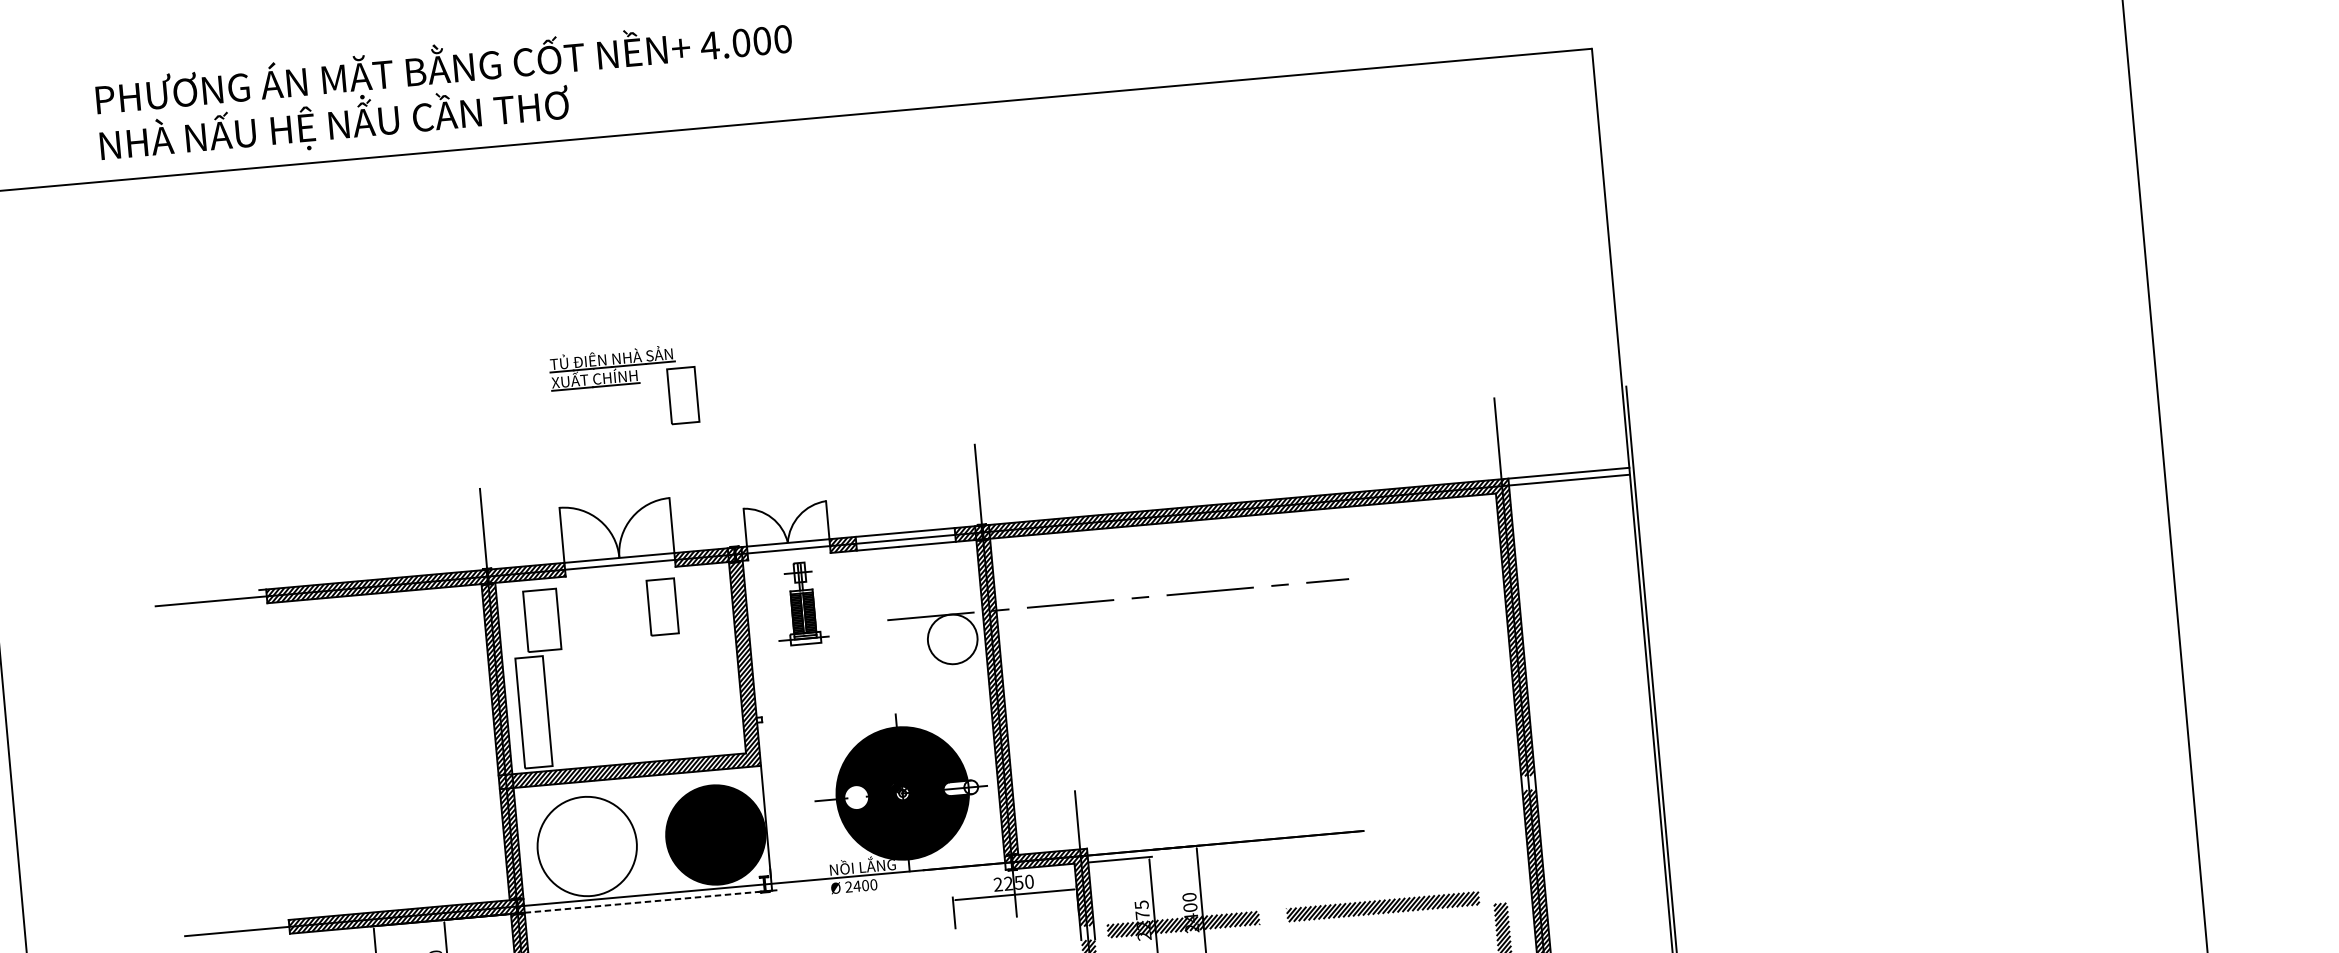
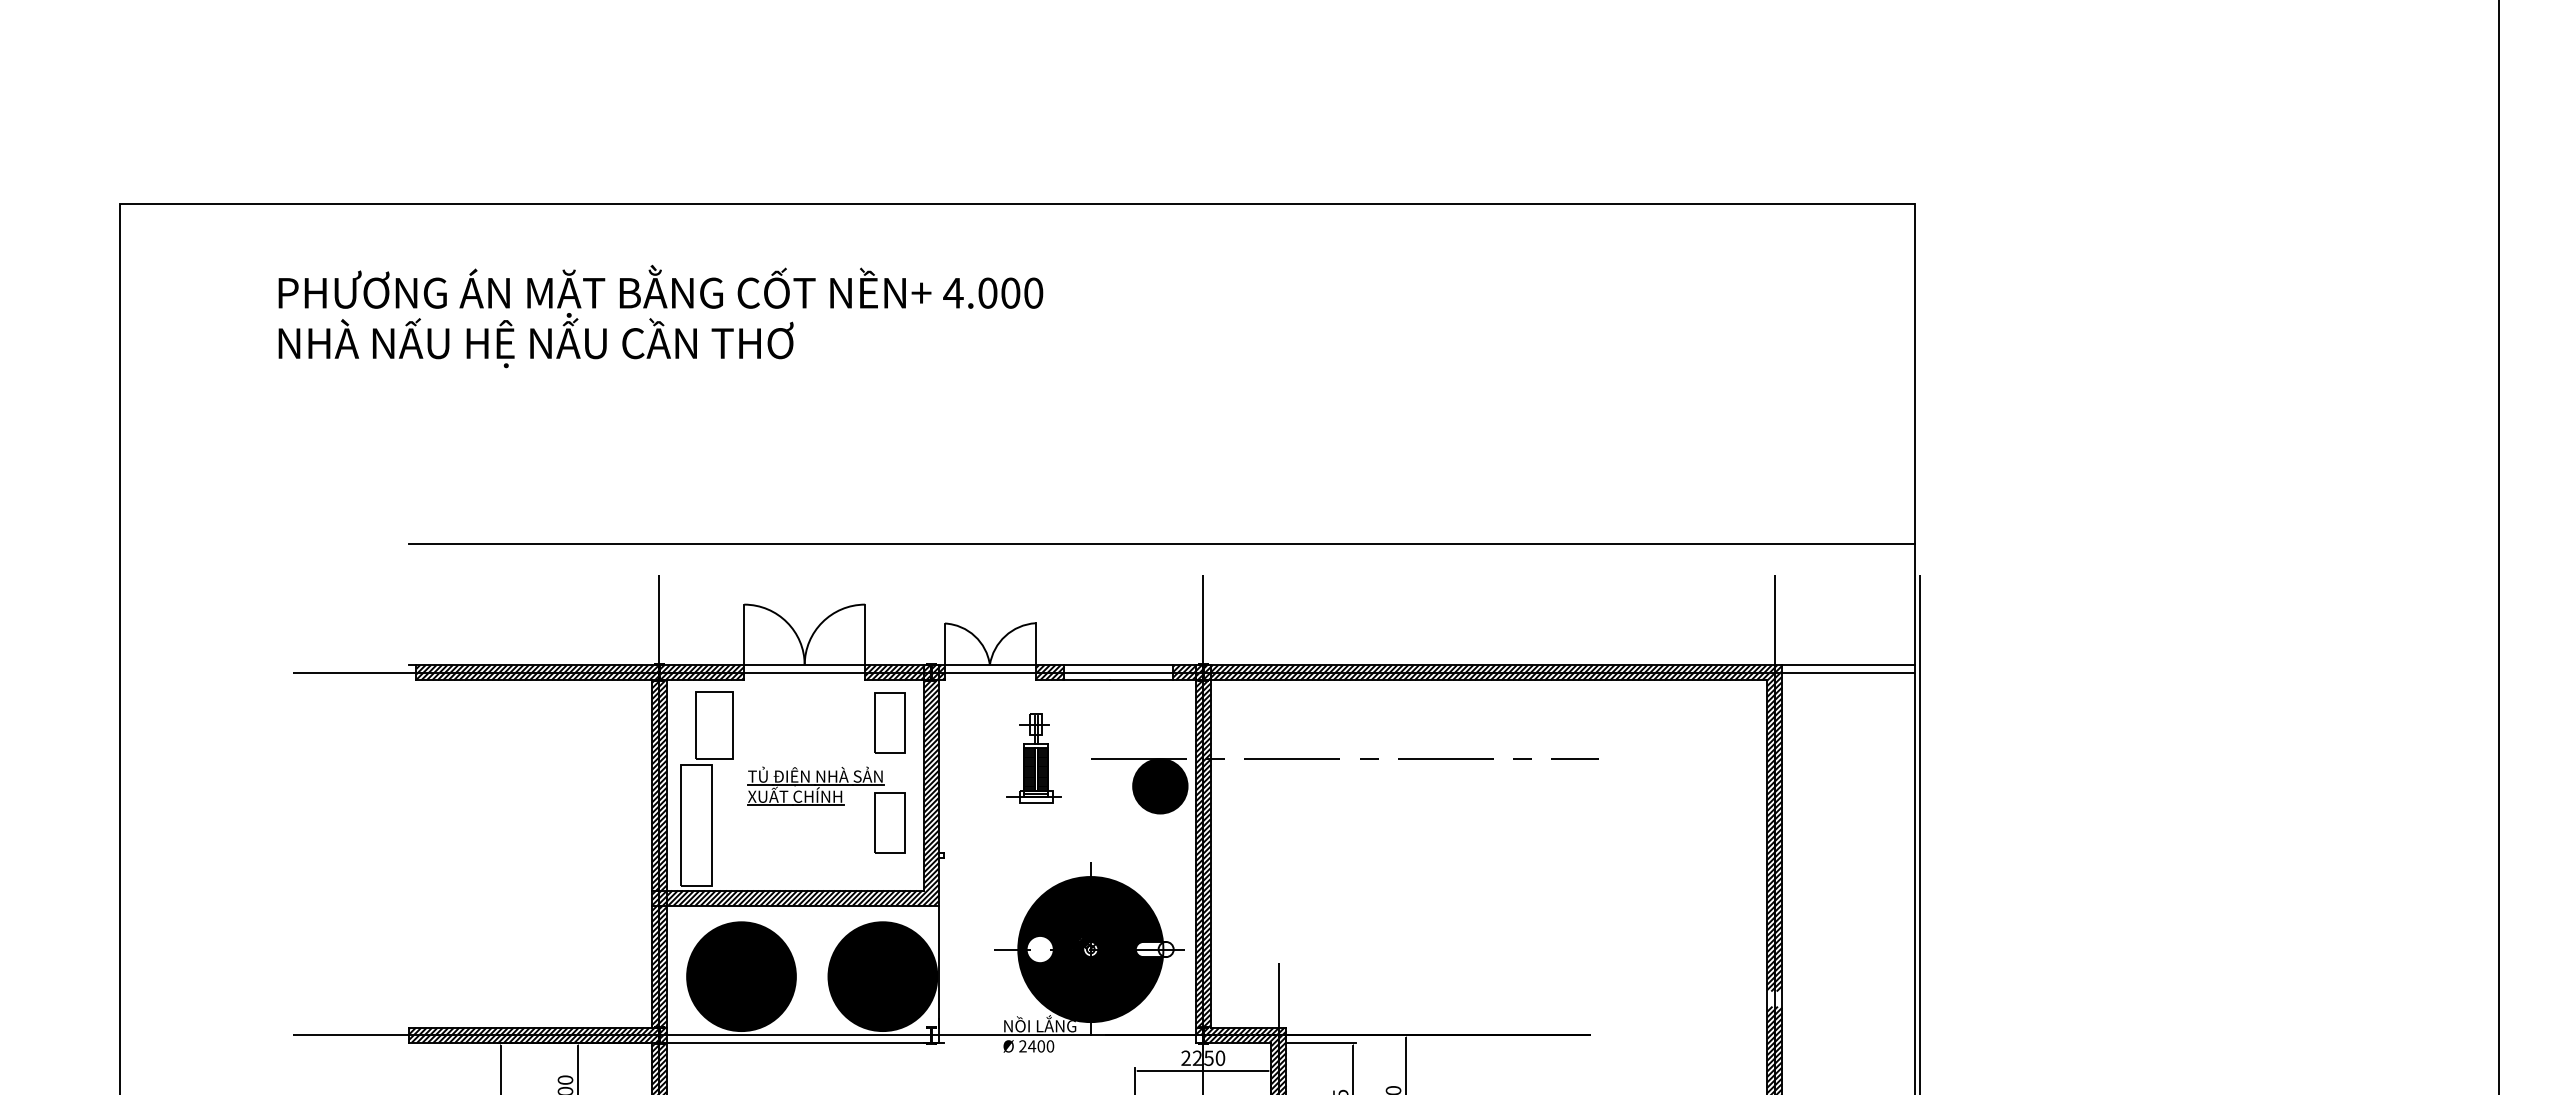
text: (445, 90) -> (660, 316), moved
part: (624, 388) -> (826, 809), moved
line: (934, 419) -> (1161, 544), added
part: (800, 603) -> (1033, 758), moved
part: (662, 606) -> (889, 722), moved
fill: (952, 639) -> (1160, 786), added
fill: (587, 846) -> (741, 976), added
line: (648, 901) -> (803, 1042), dashed -> solid

